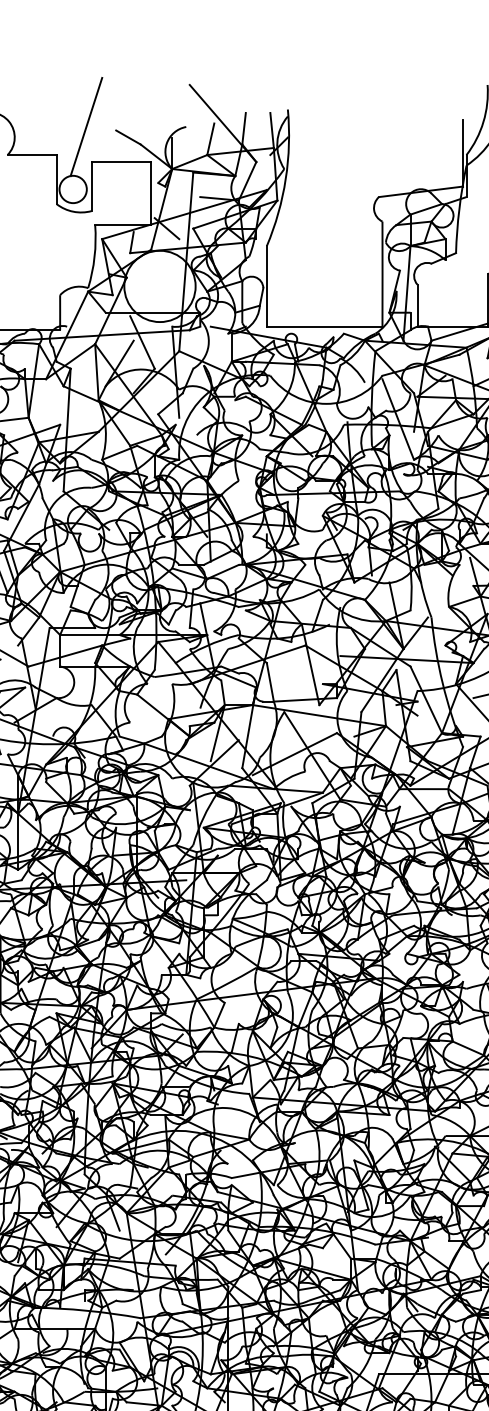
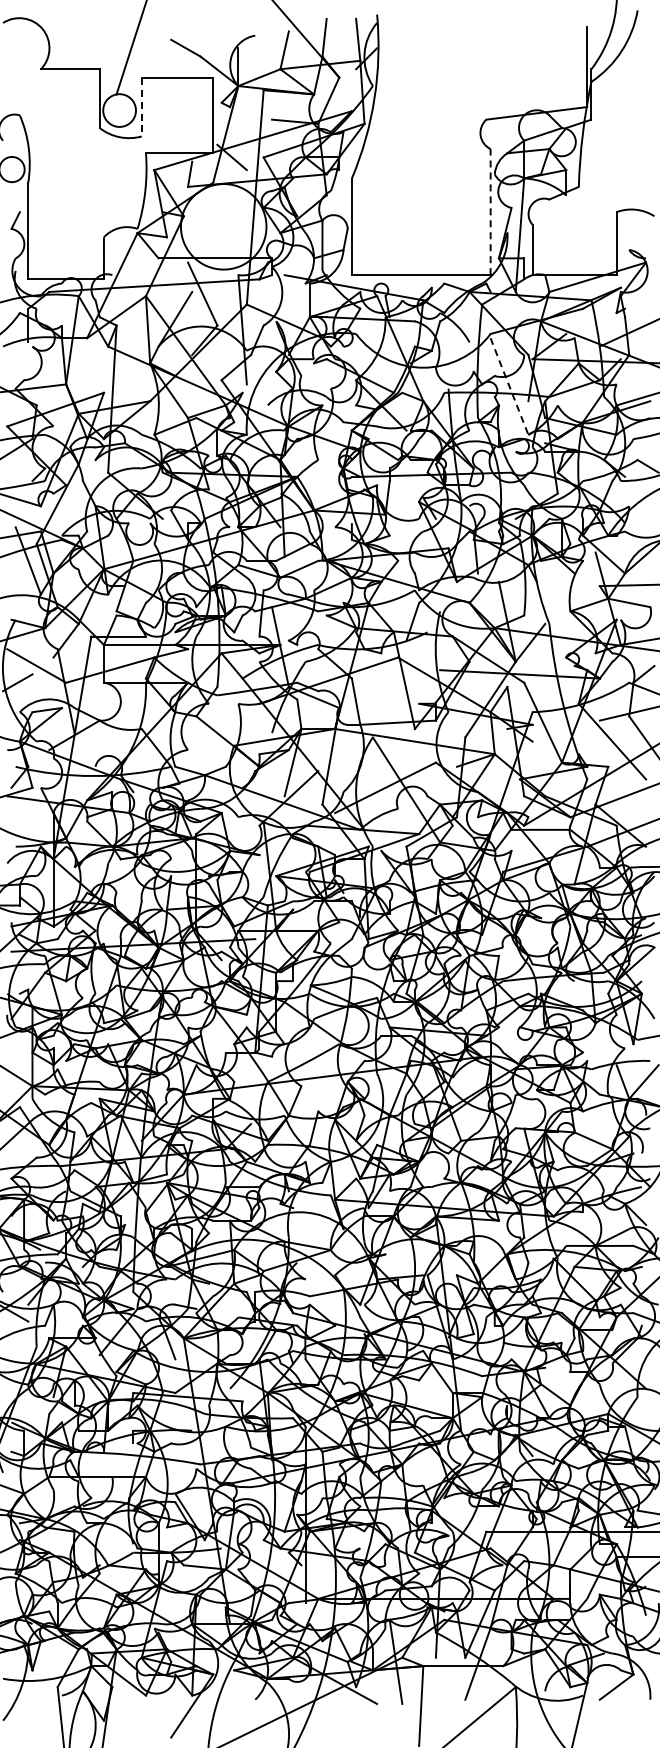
line: (91, 186) -> (141, 107), solid -> dashed
arc: (382, 274) -> (490, 212), solid -> dashed
line: (398, 419) -> (509, 386), solid -> dashed

